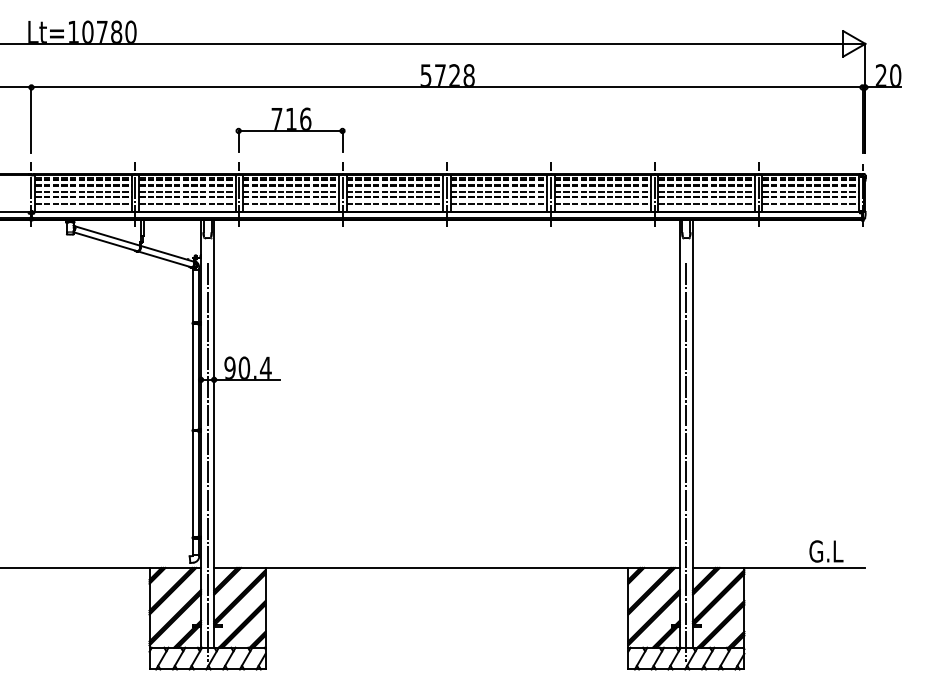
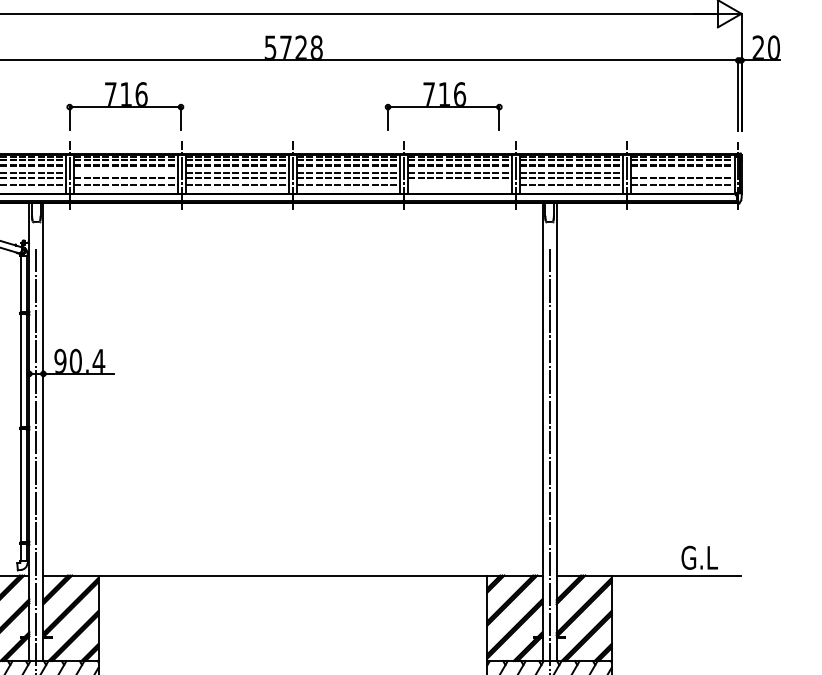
part: (587, 129) -> (443, 105), added
line: (290, 192) -> (125, 173), removed
line: (810, 192) -> (682, 173), removed
line: (602, 203) -> (459, 184), removed

